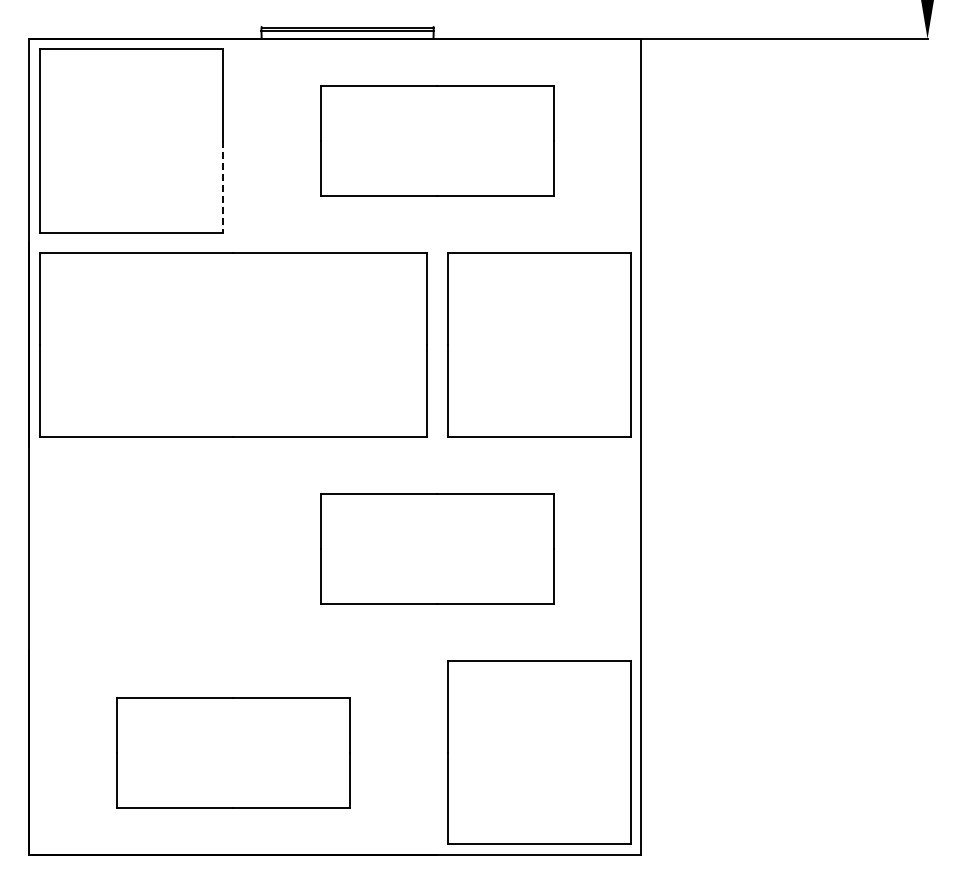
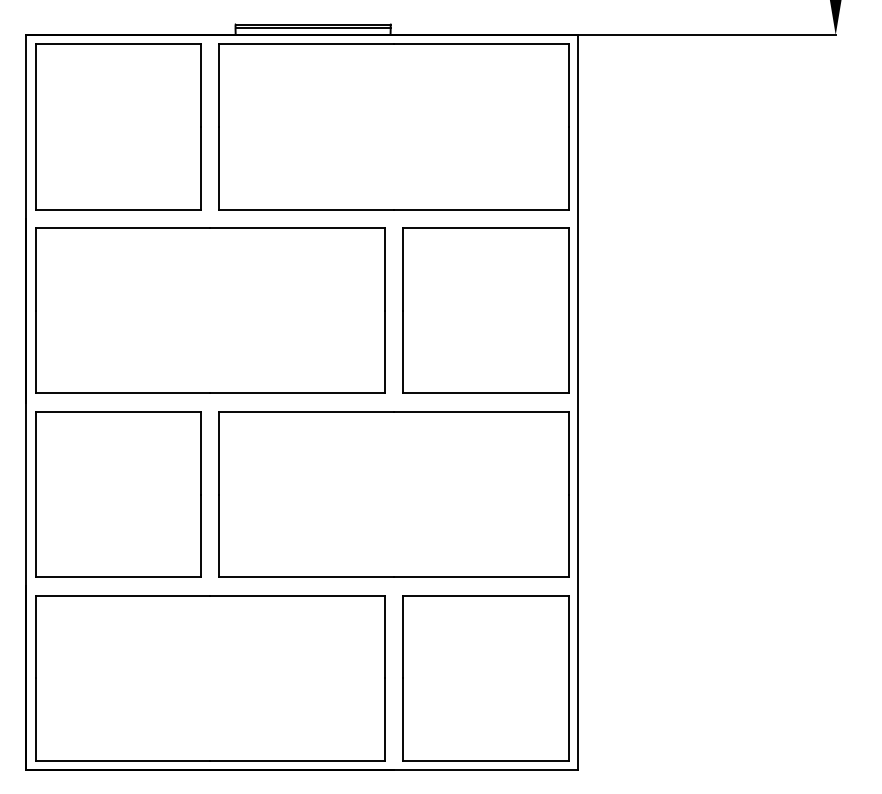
part: (437, 140) -> (394, 126), size x1.67
line: (223, 186) -> (201, 168), dashed -> solid
part: (131, 548) -> (118, 494), added
part: (437, 548) -> (394, 494), size x1.67
part: (233, 752) -> (210, 678), size x1.67

